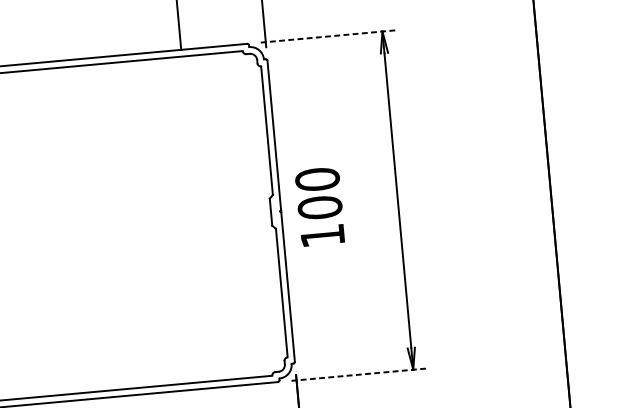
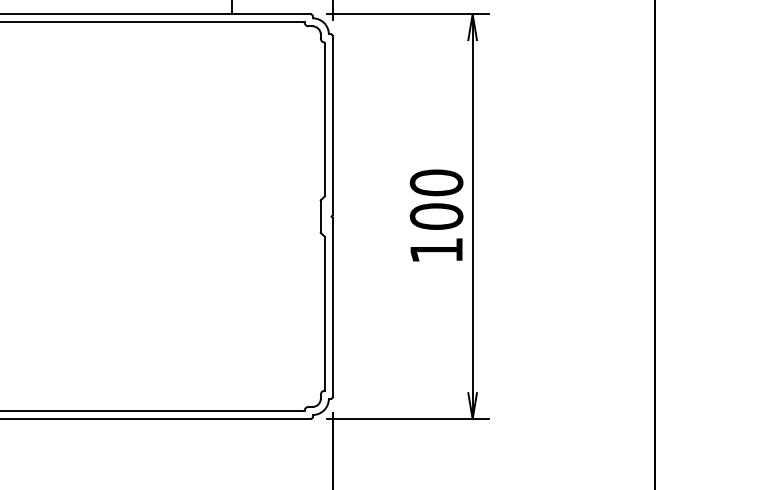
line: (328, 36) -> (407, 14), dashed -> solid
text: (319, 206) -> (436, 215), moved
line: (358, 375) -> (407, 419), dashed -> solid

